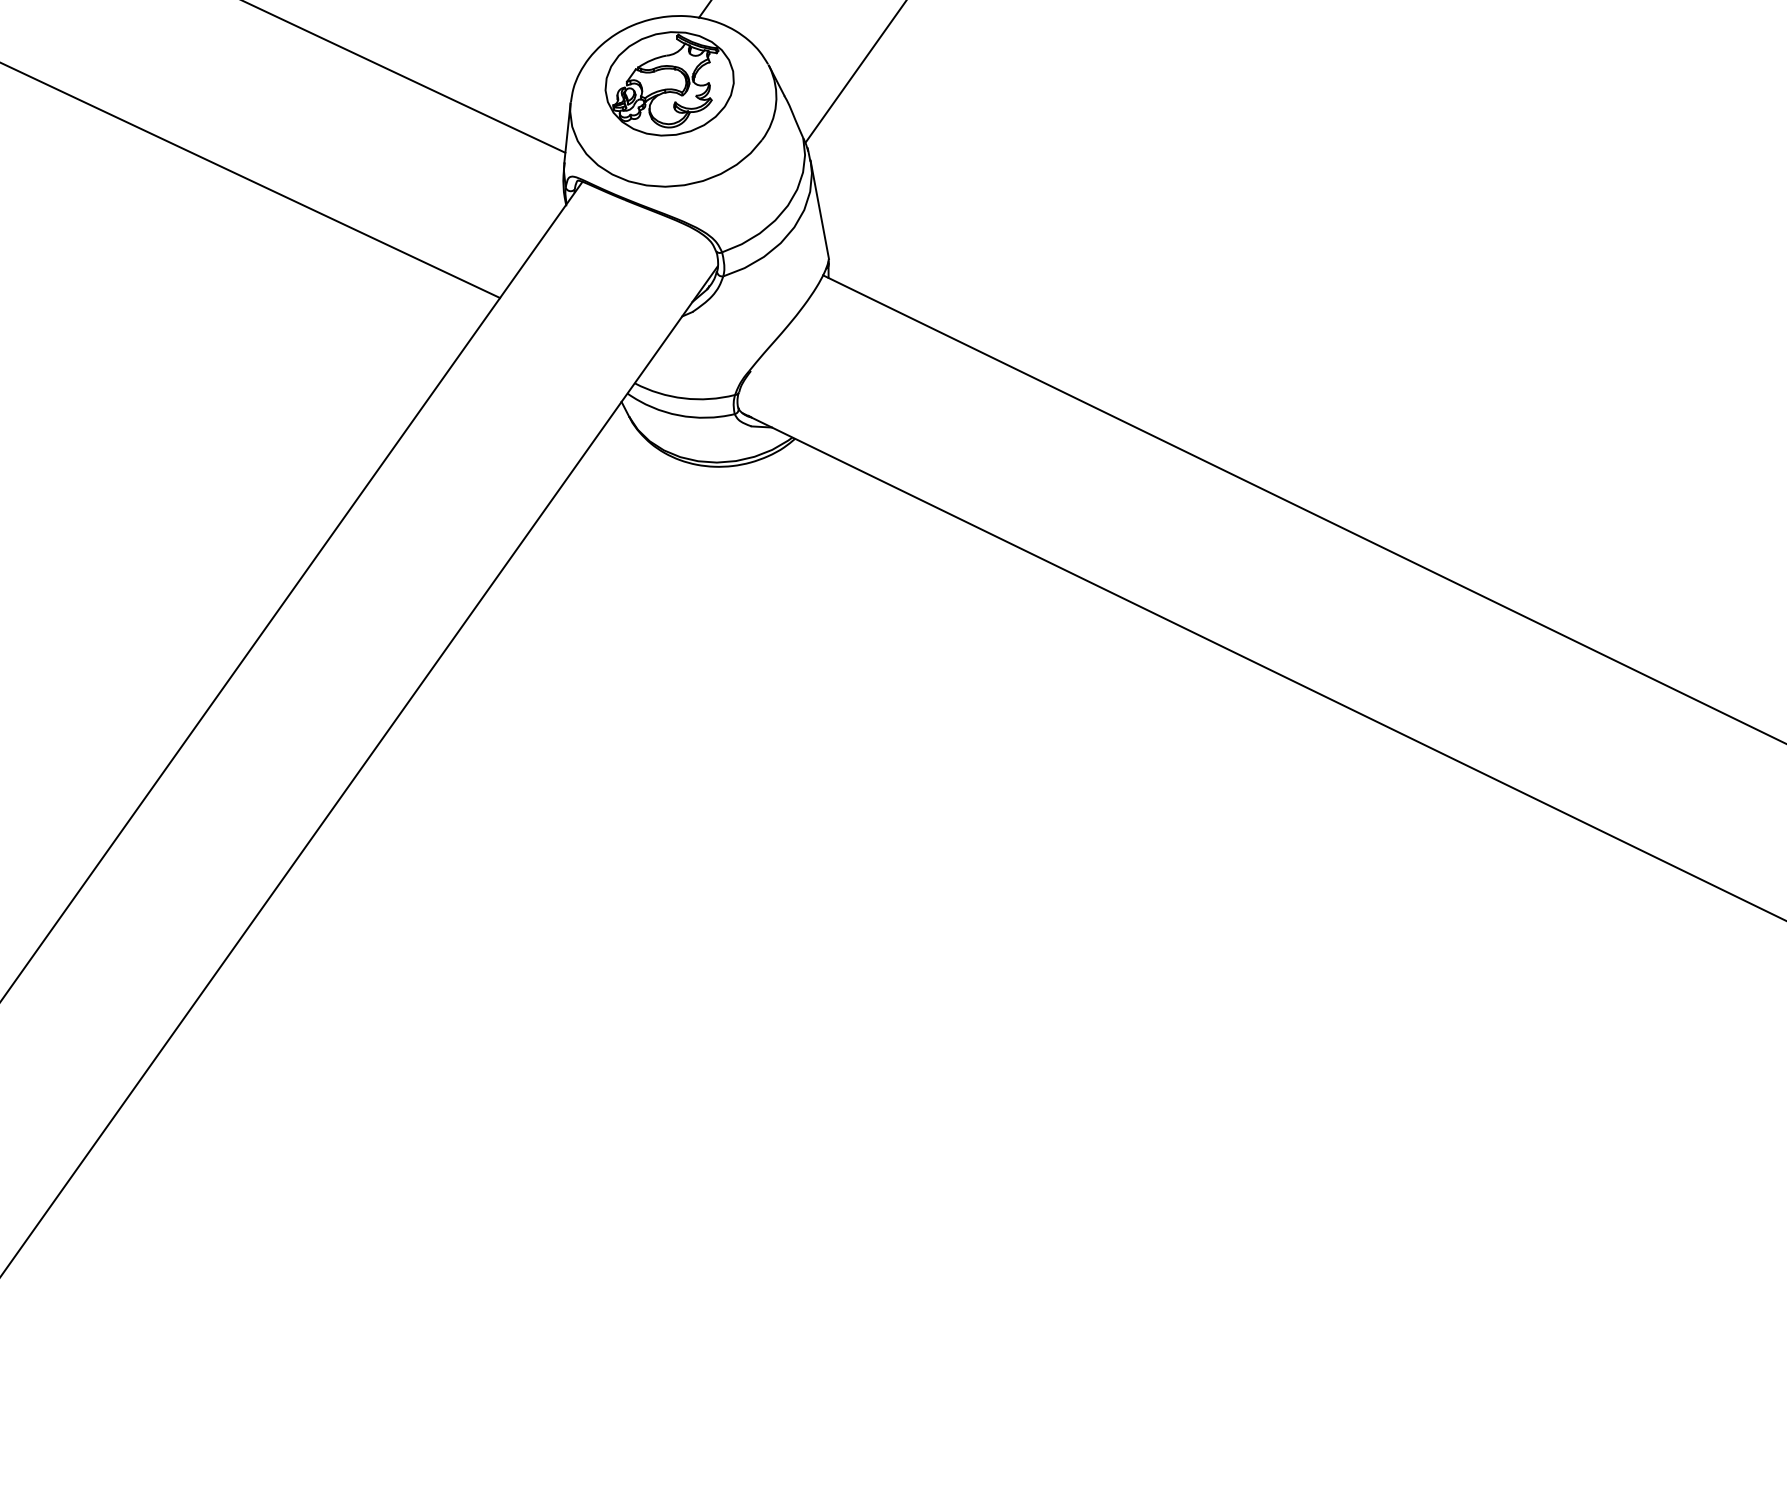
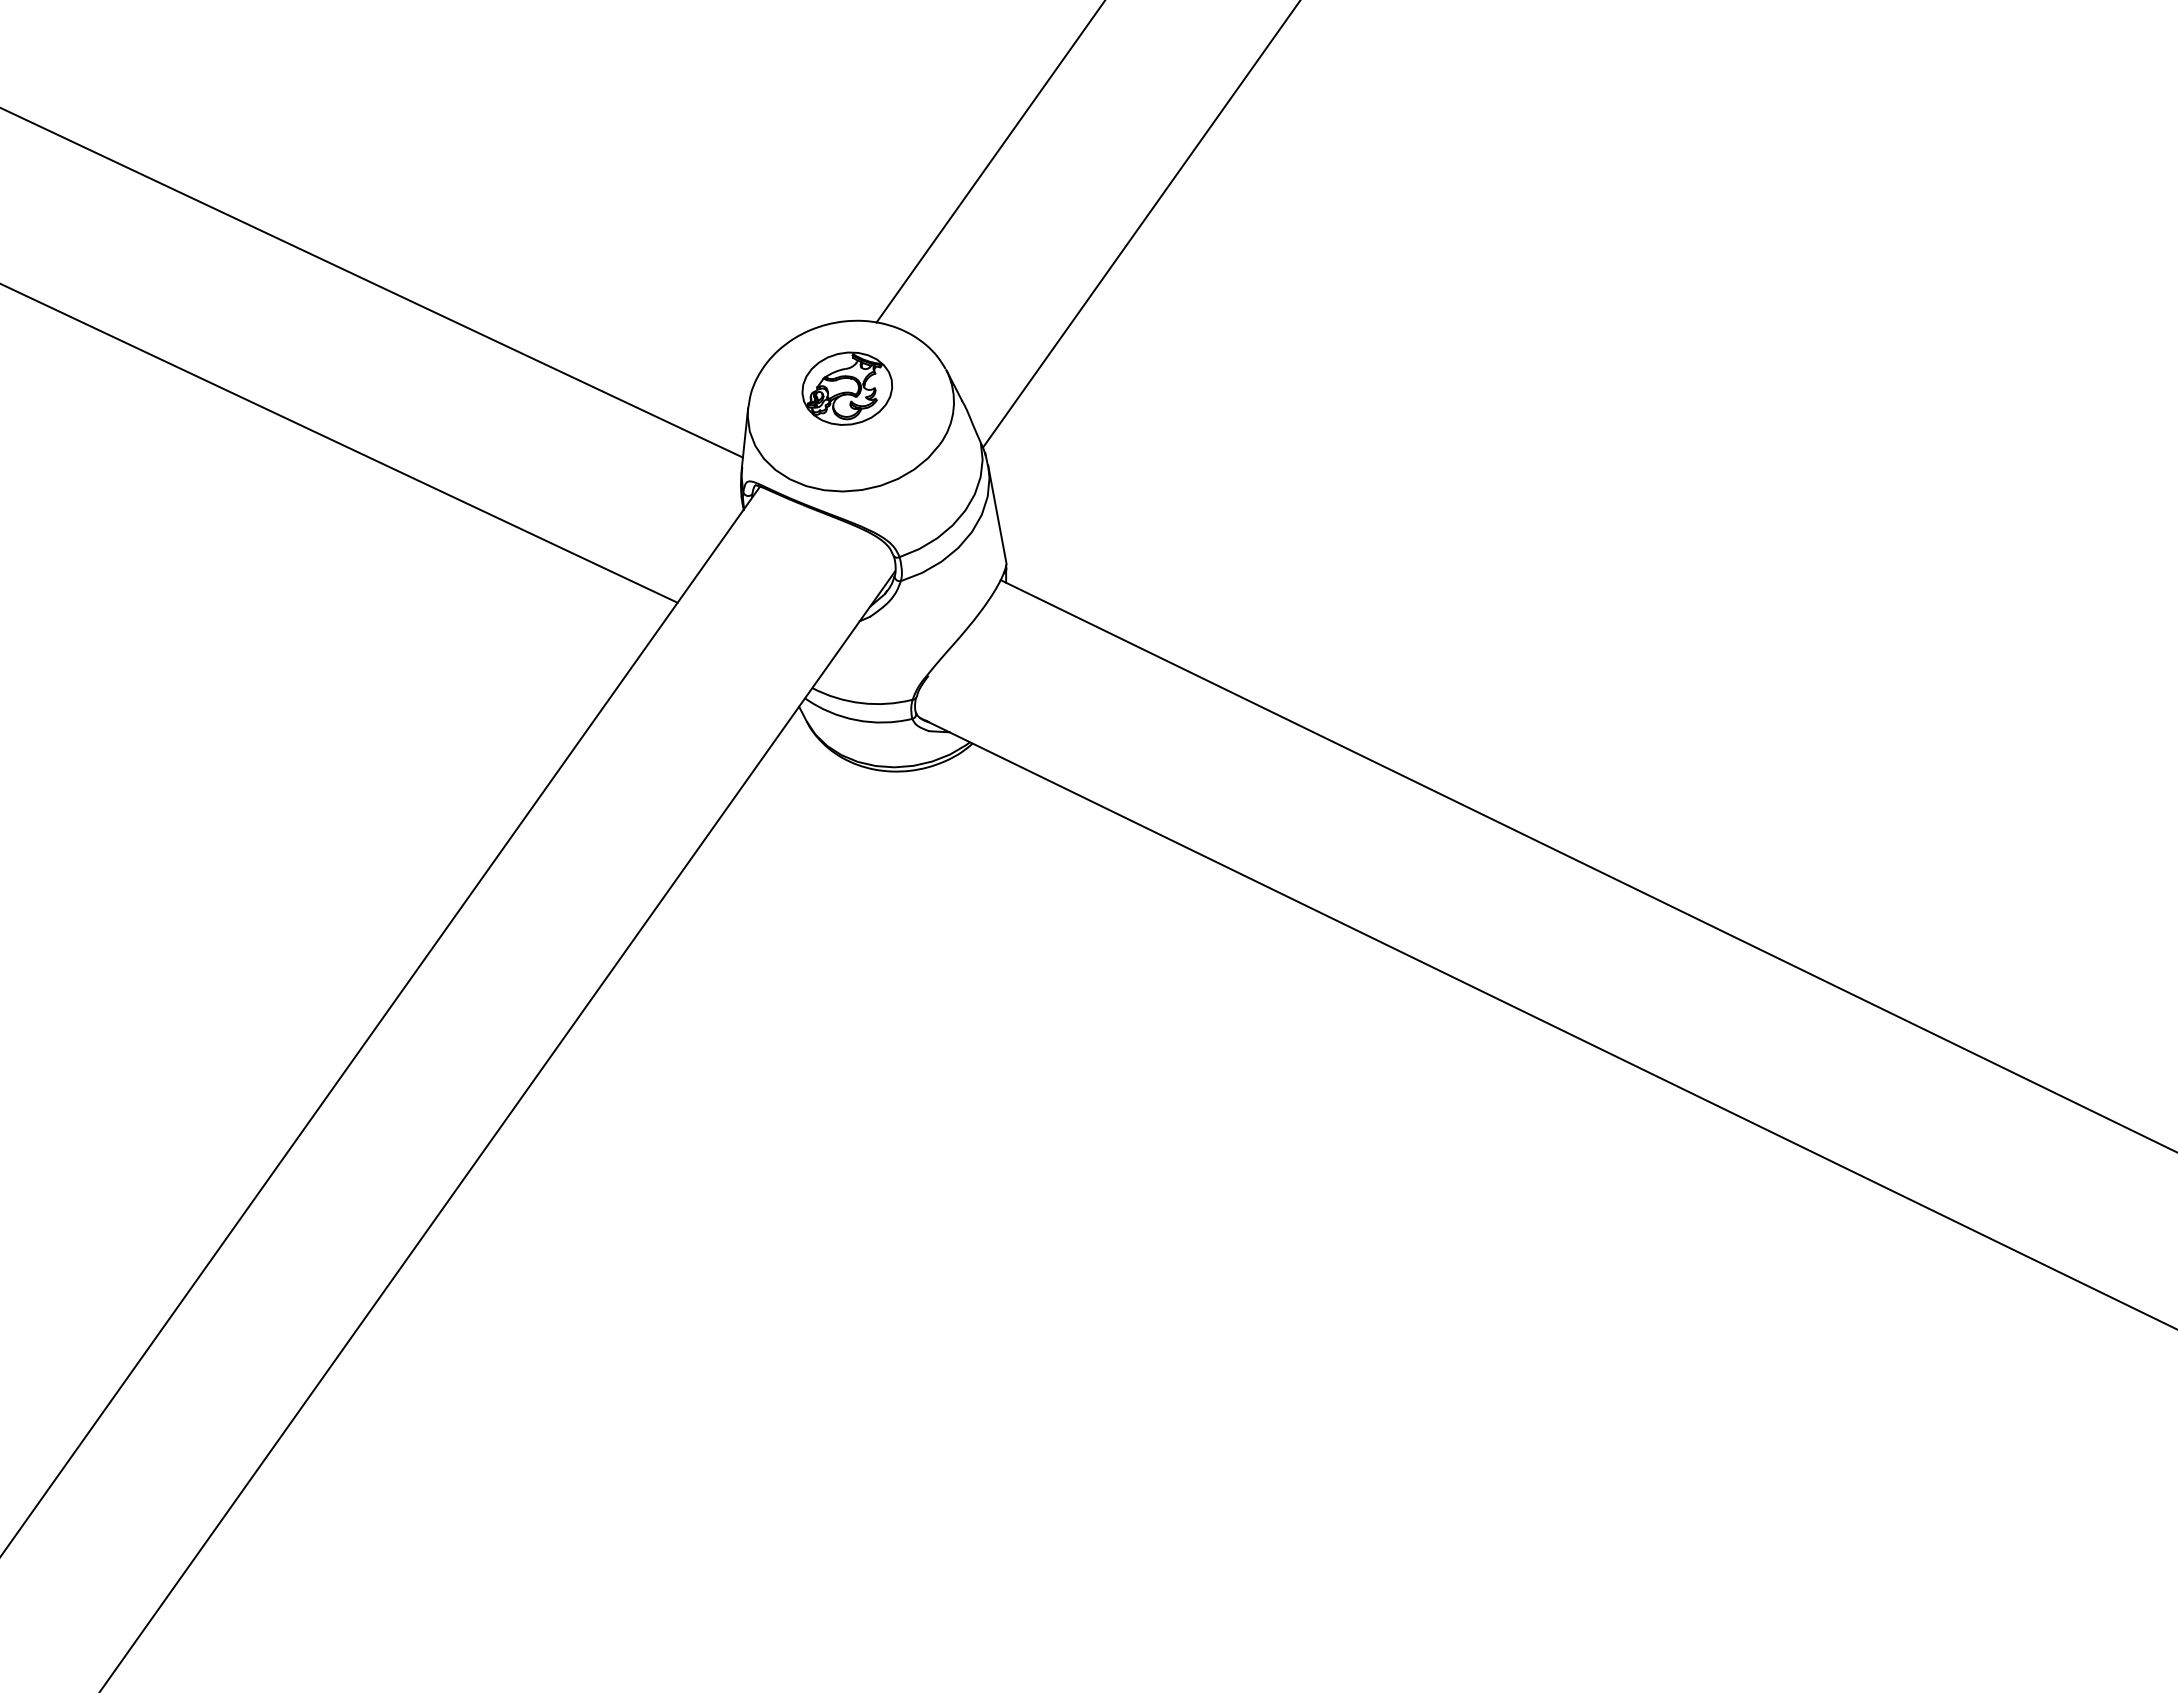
part: (669, 83) -> (847, 388), size x0.7

